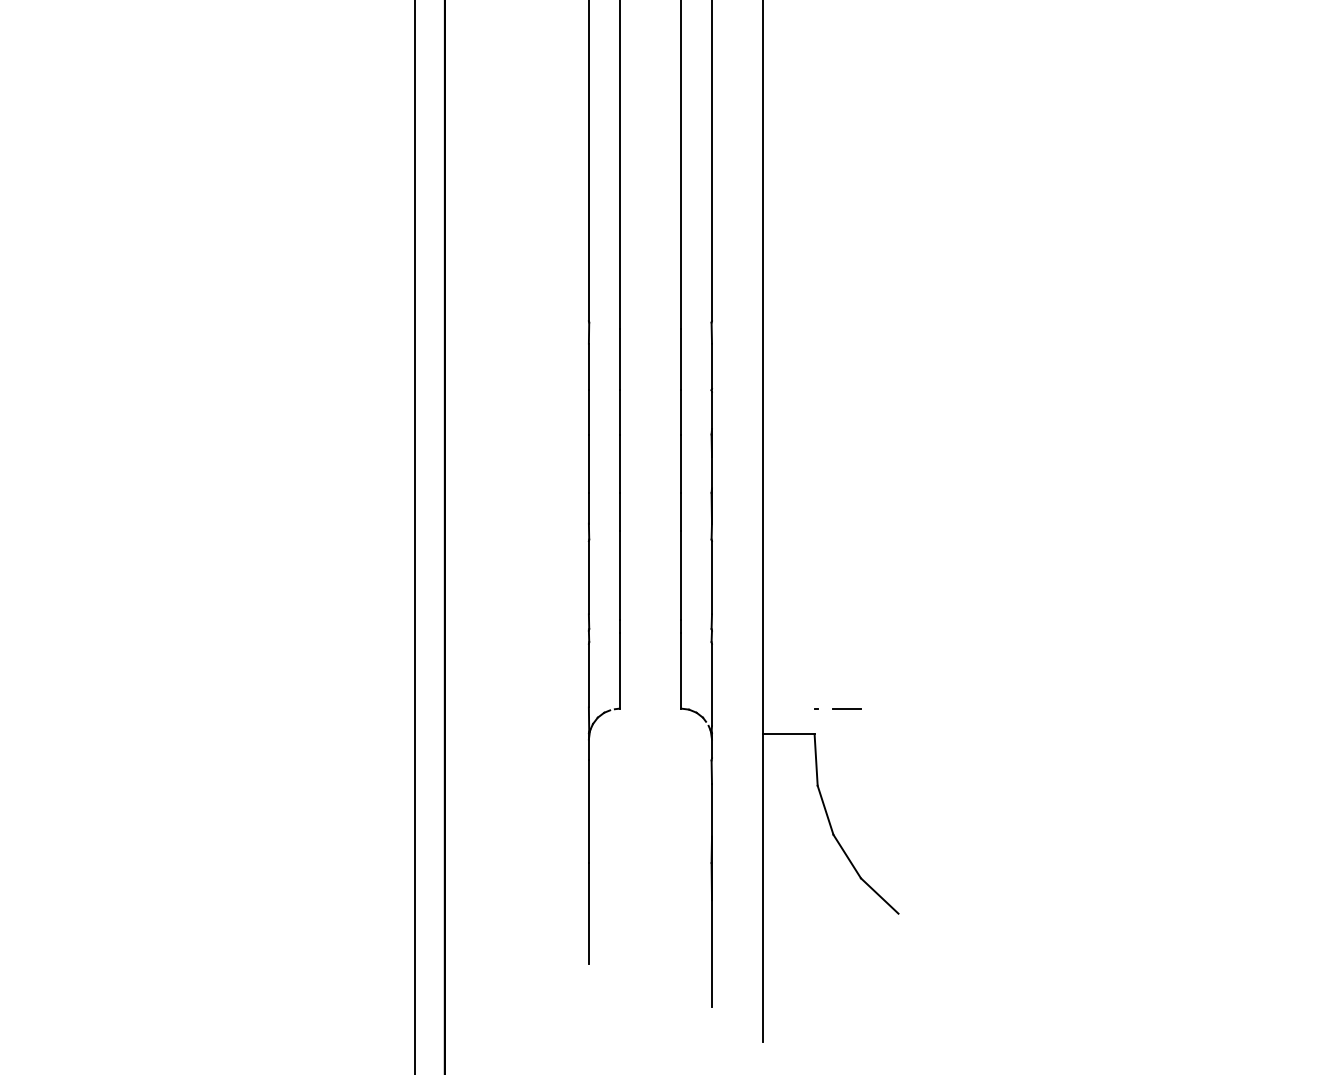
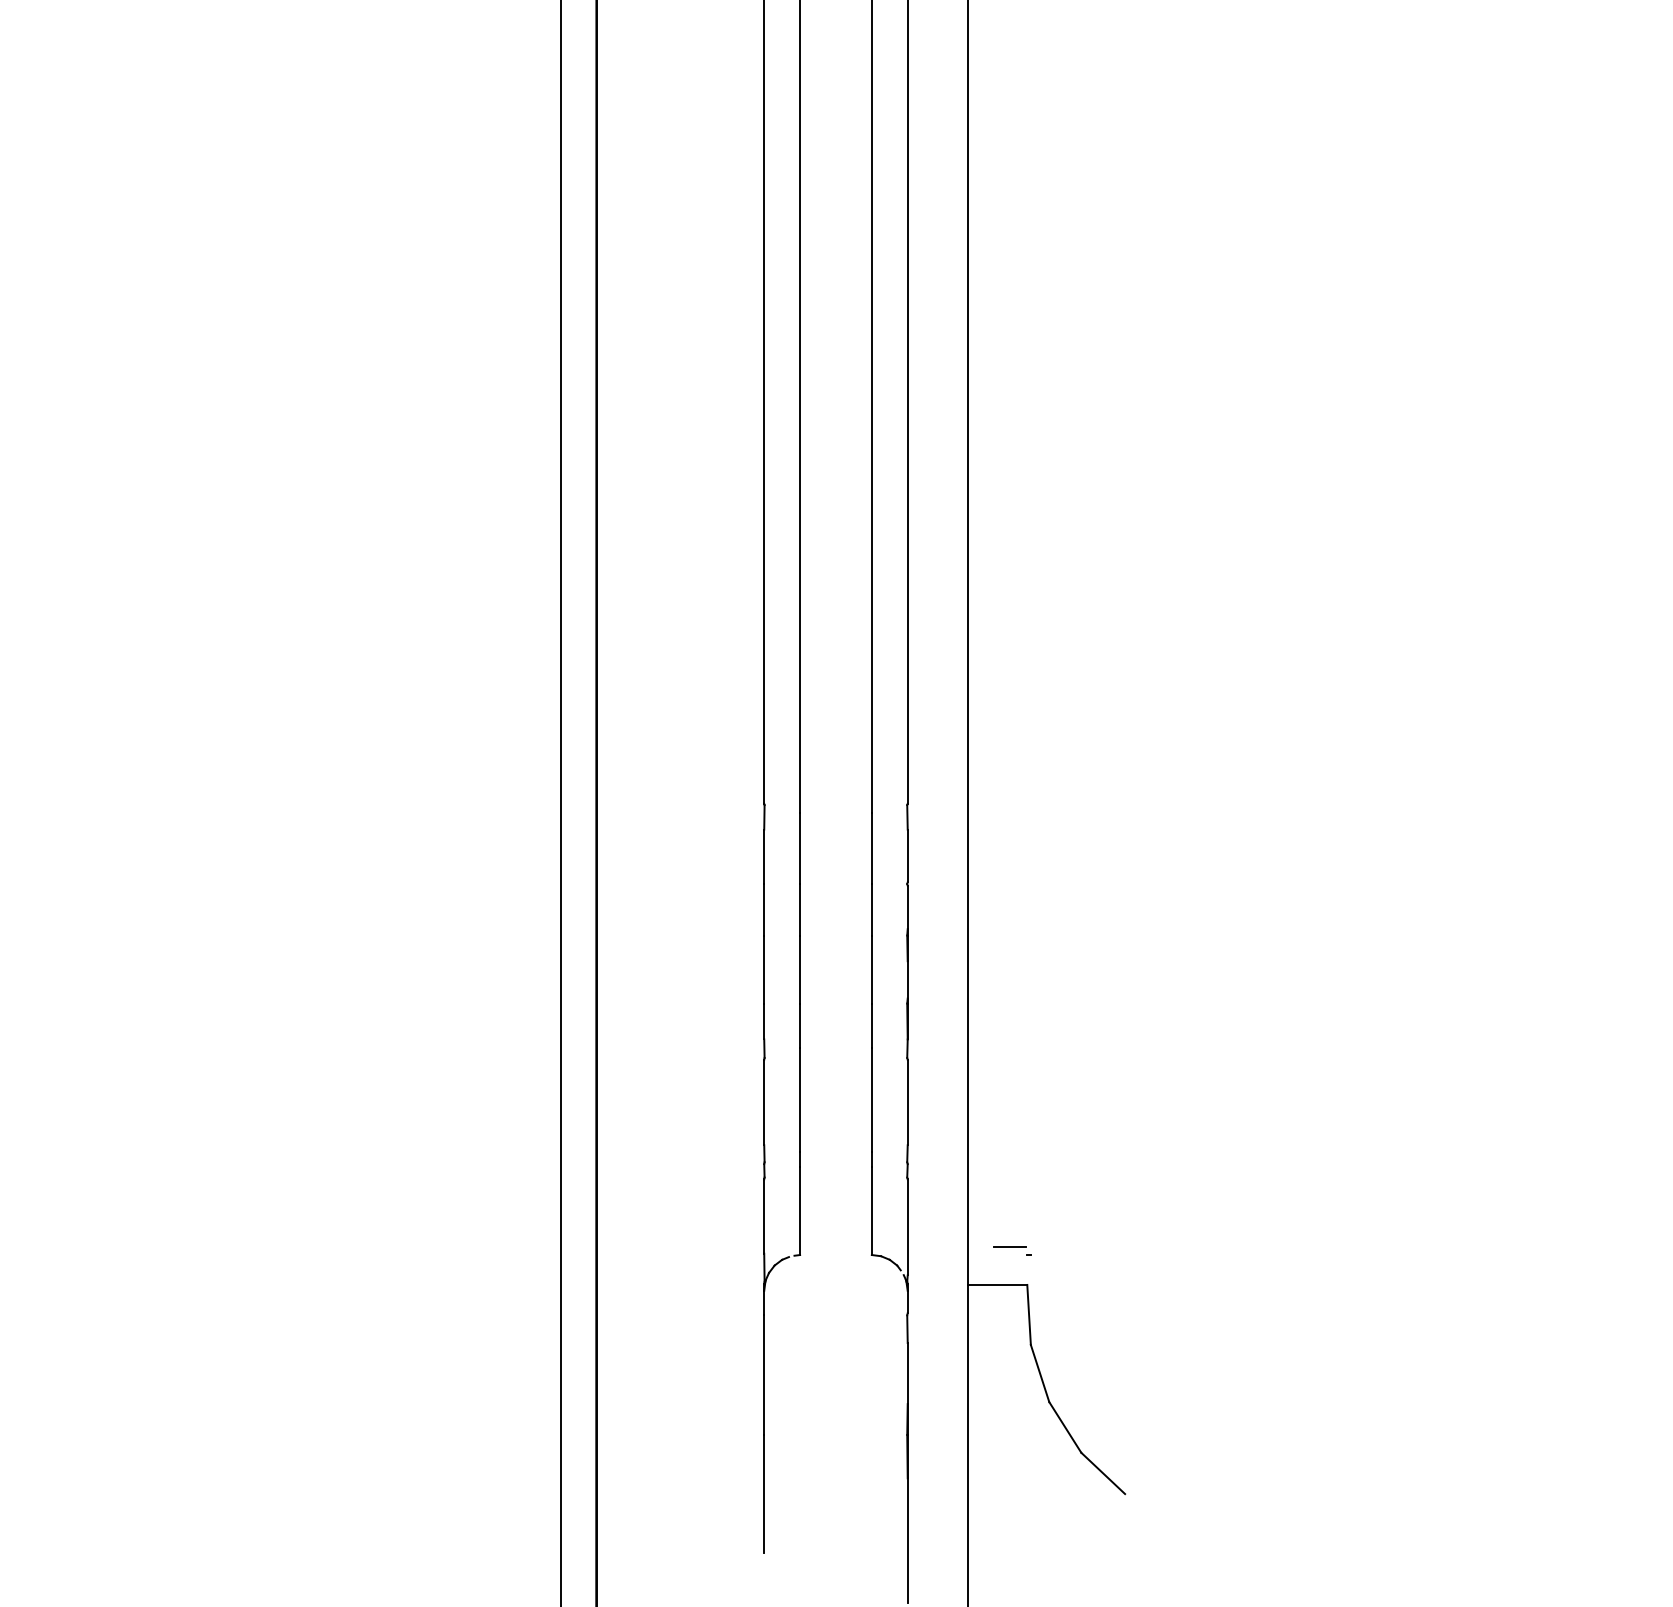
line: (846, 708) -> (1009, 1246), moved

